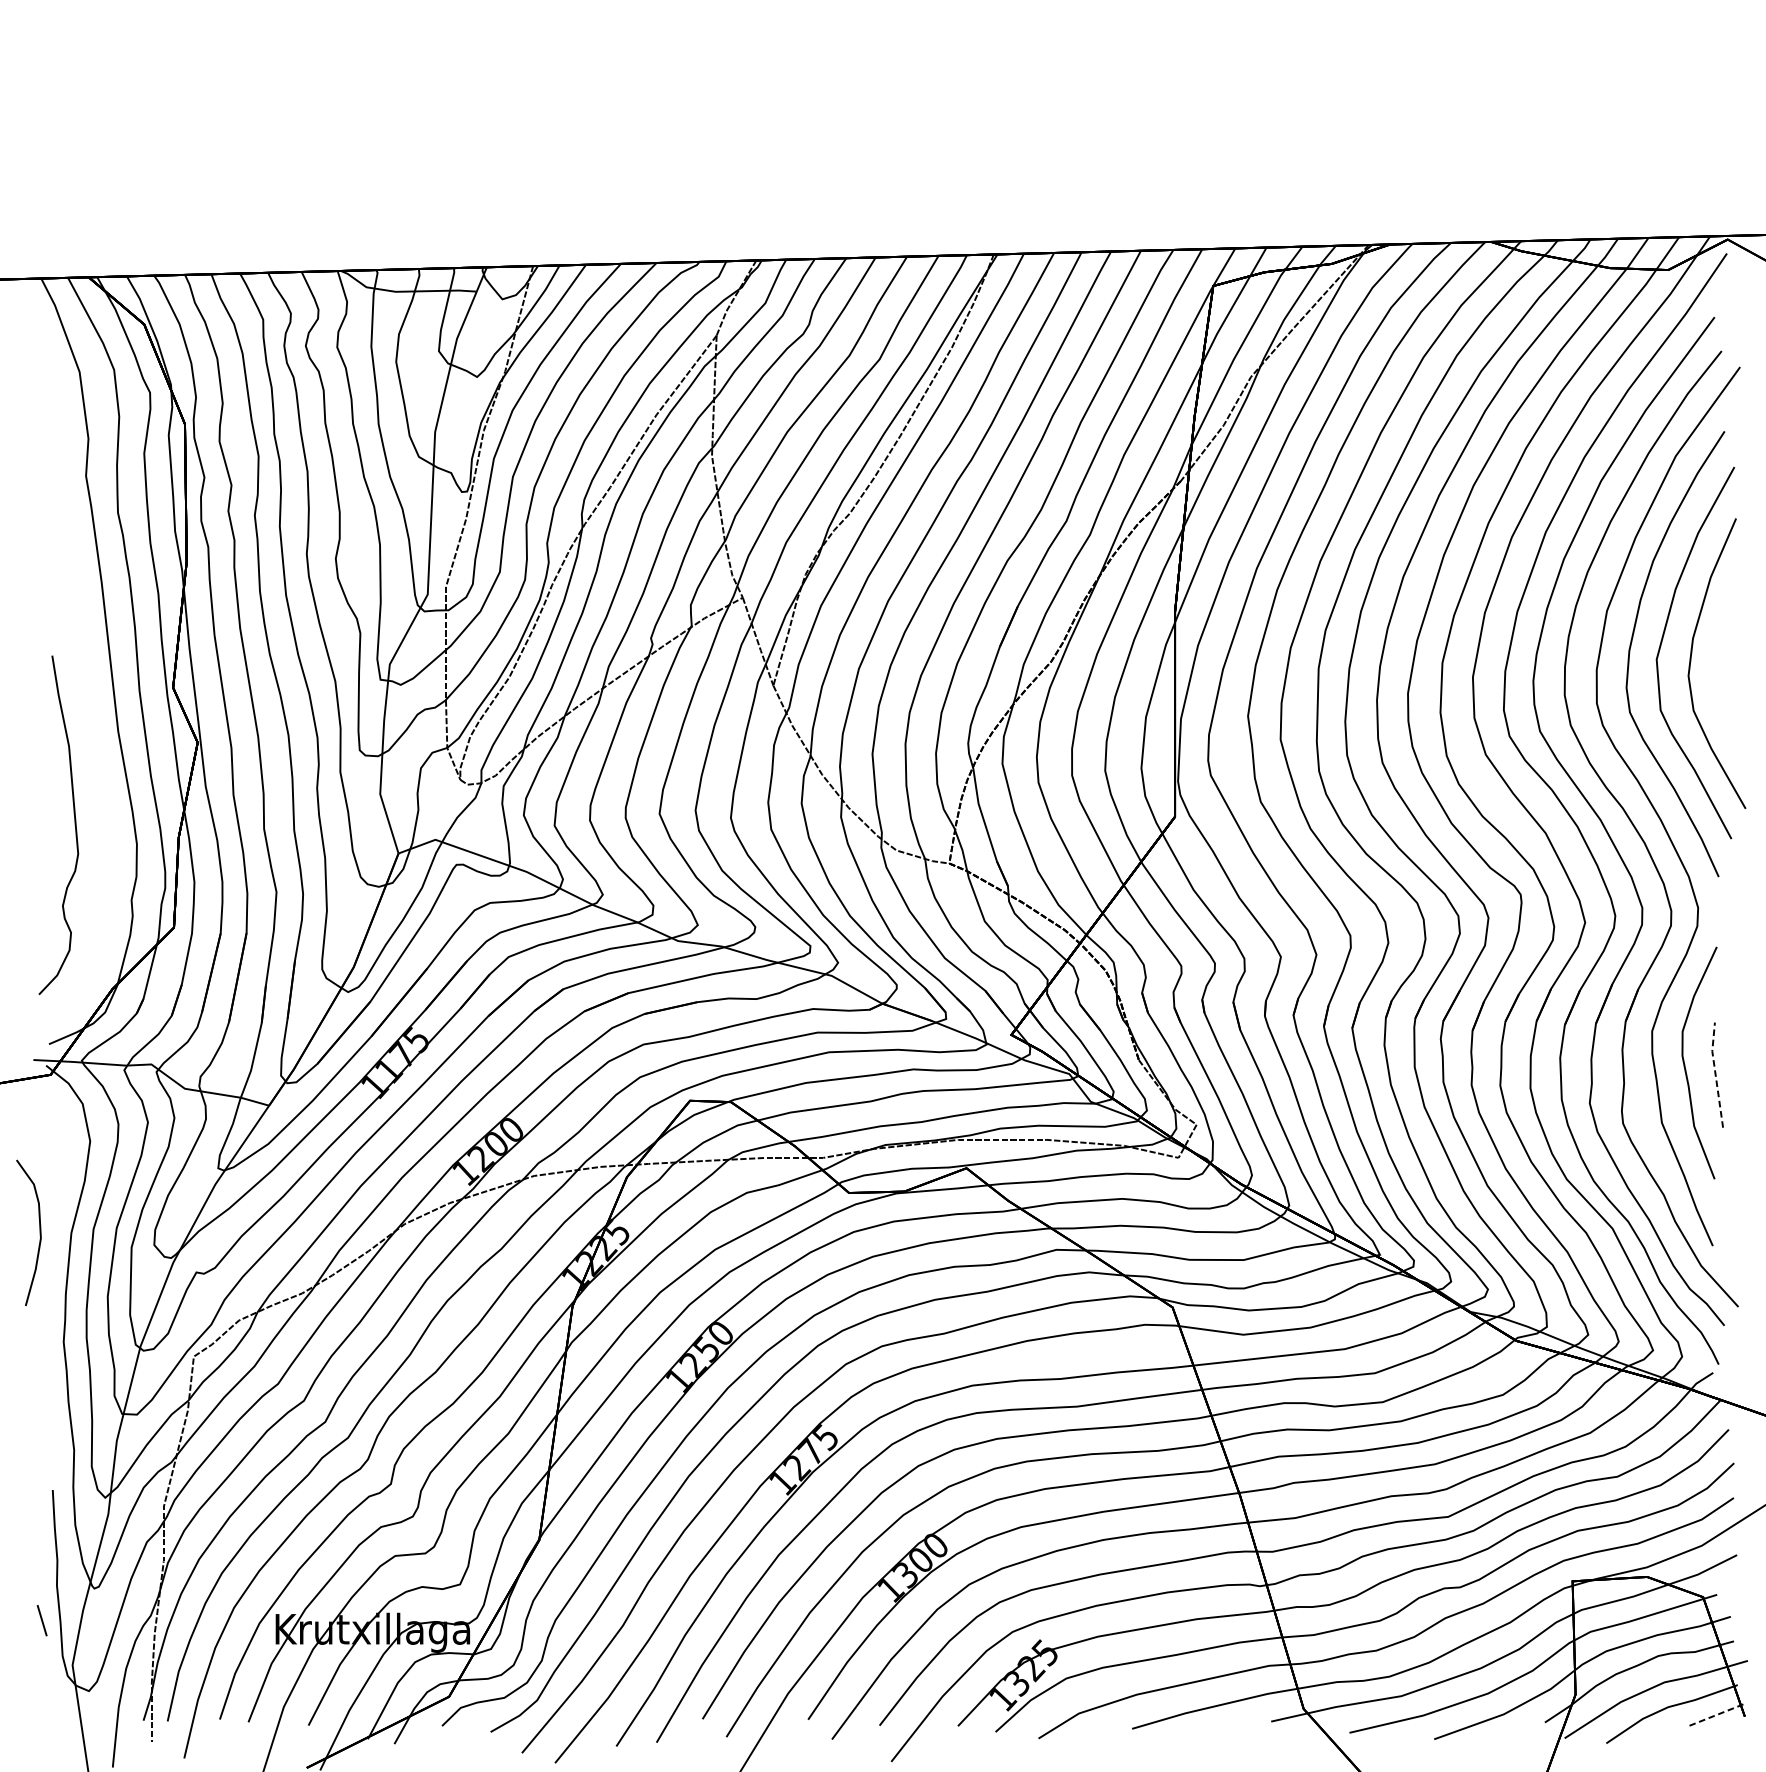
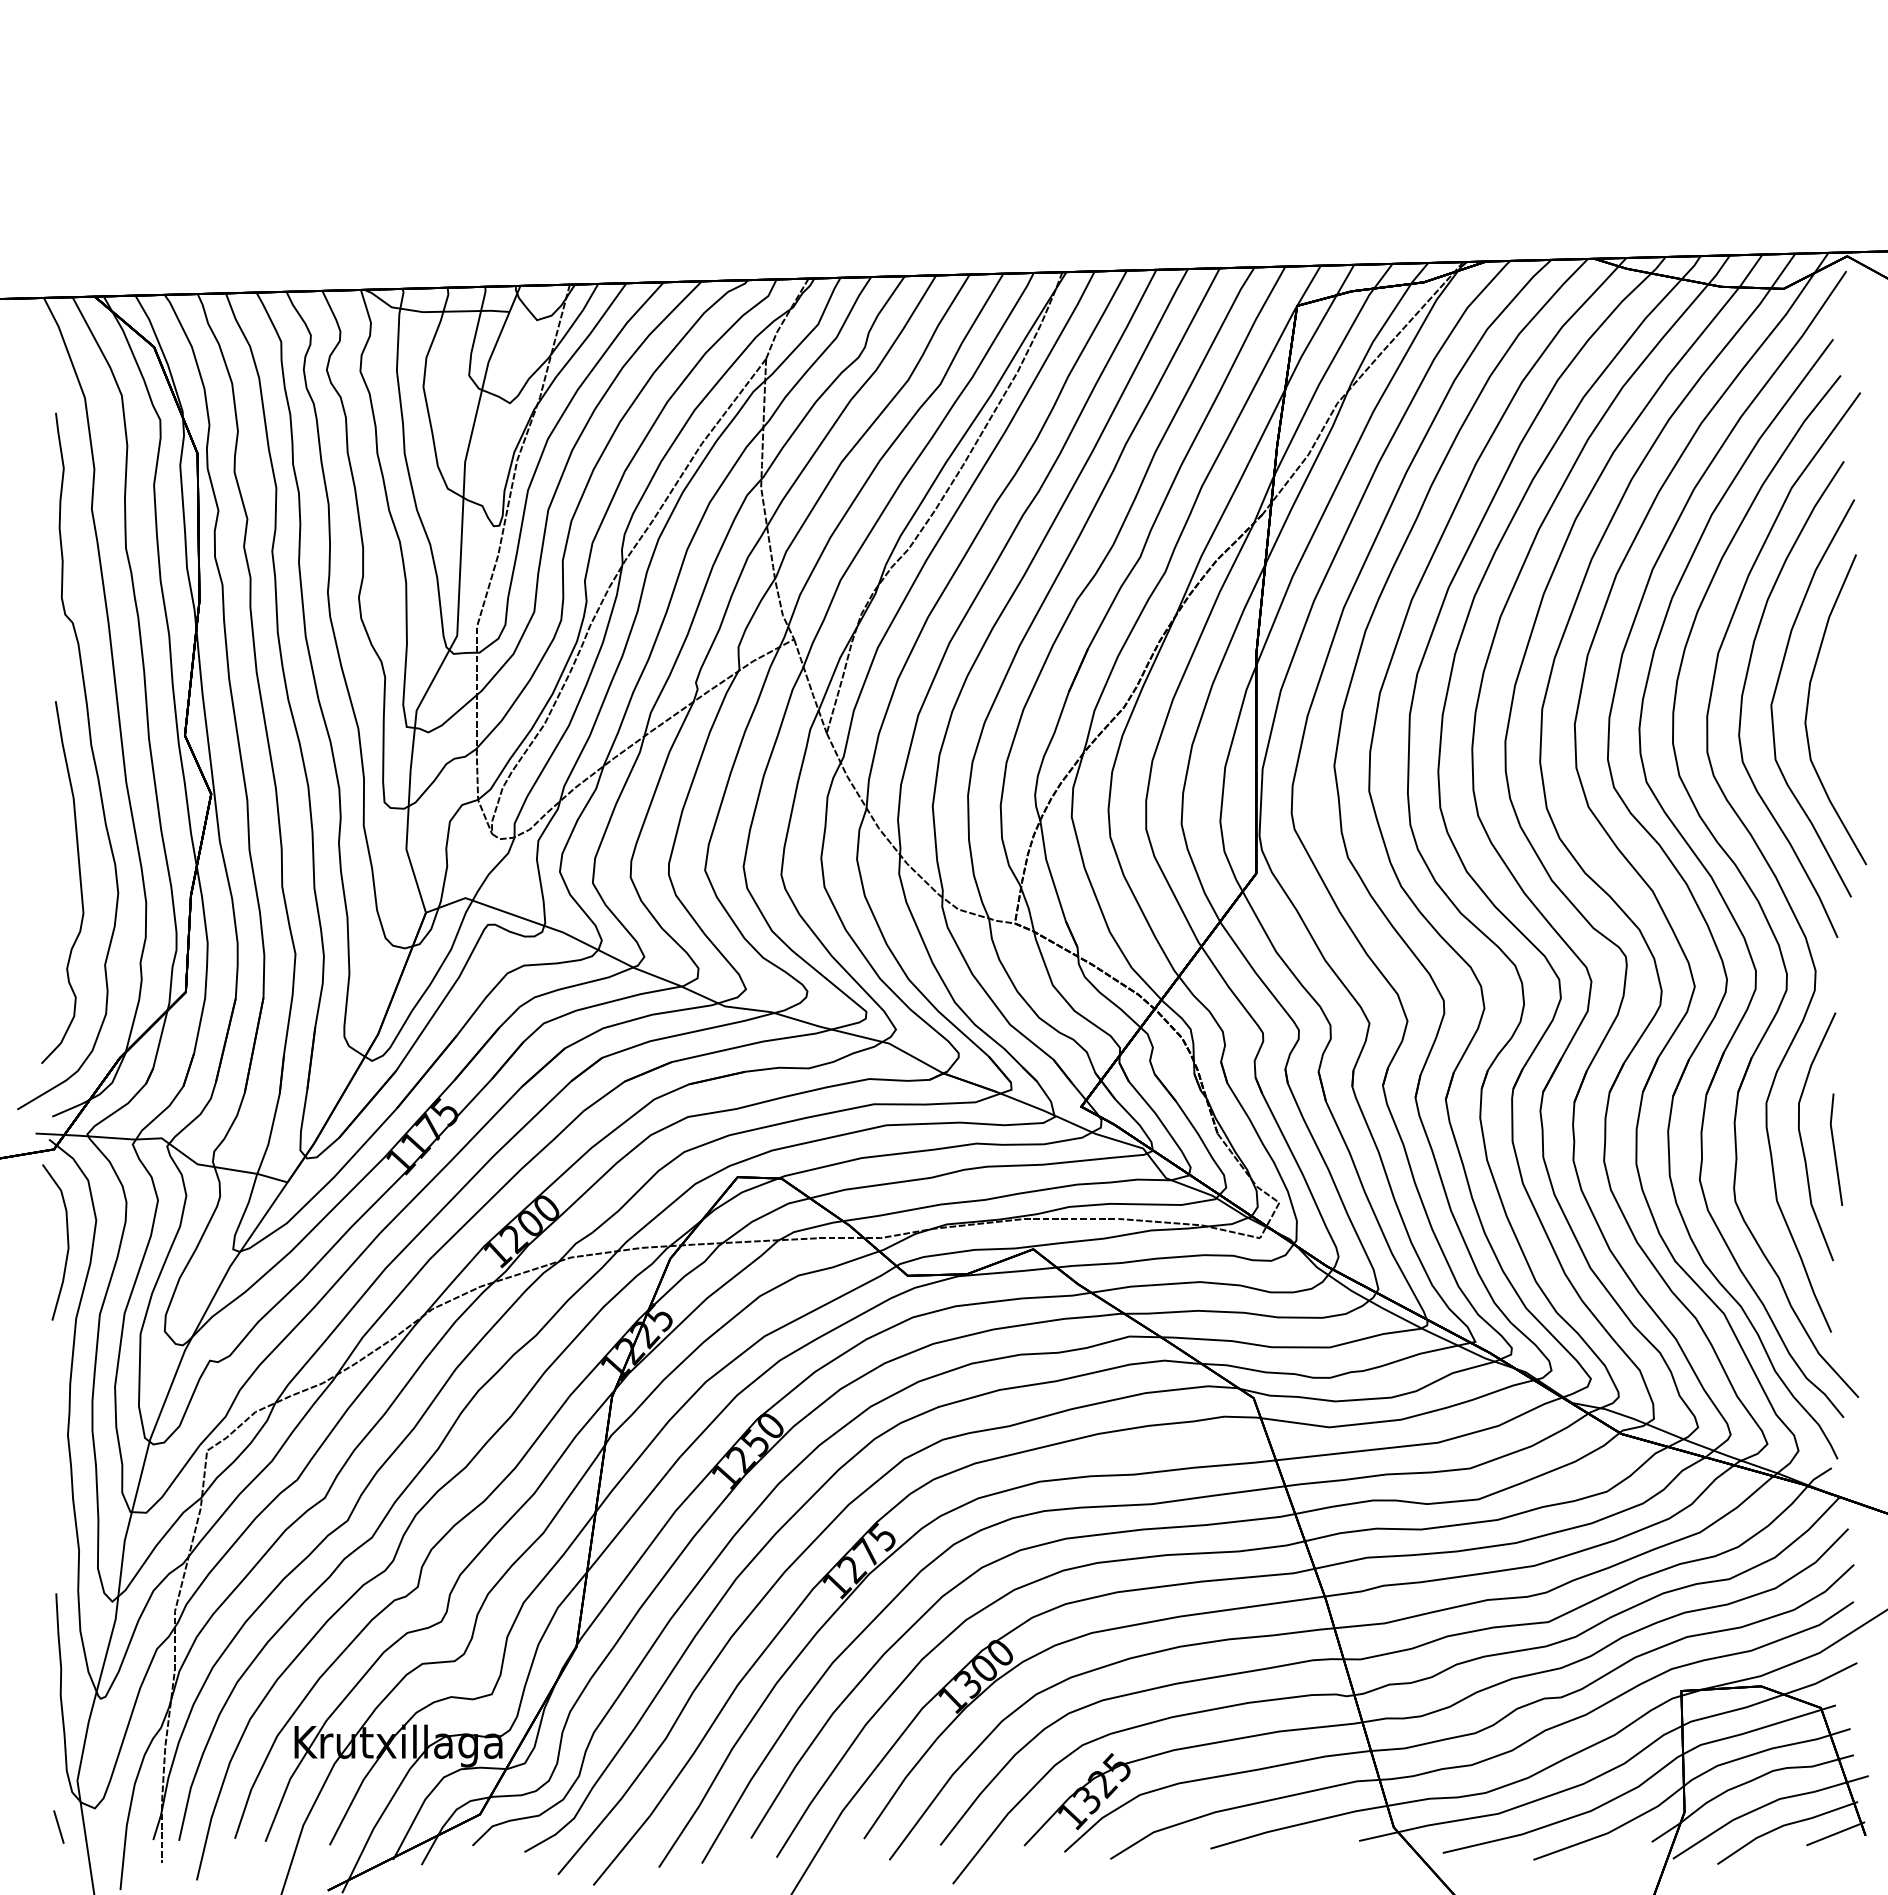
curve: (86, 707) -> (92, 756), added
line: (1715, 1073) -> (1834, 1148), dashed -> solid
curve: (39, 1232) -> (67, 1242), moved
line: (41, 1620) -> (58, 1826), moved
line: (1716, 1714) -> (1835, 1833), dashed -> solid

